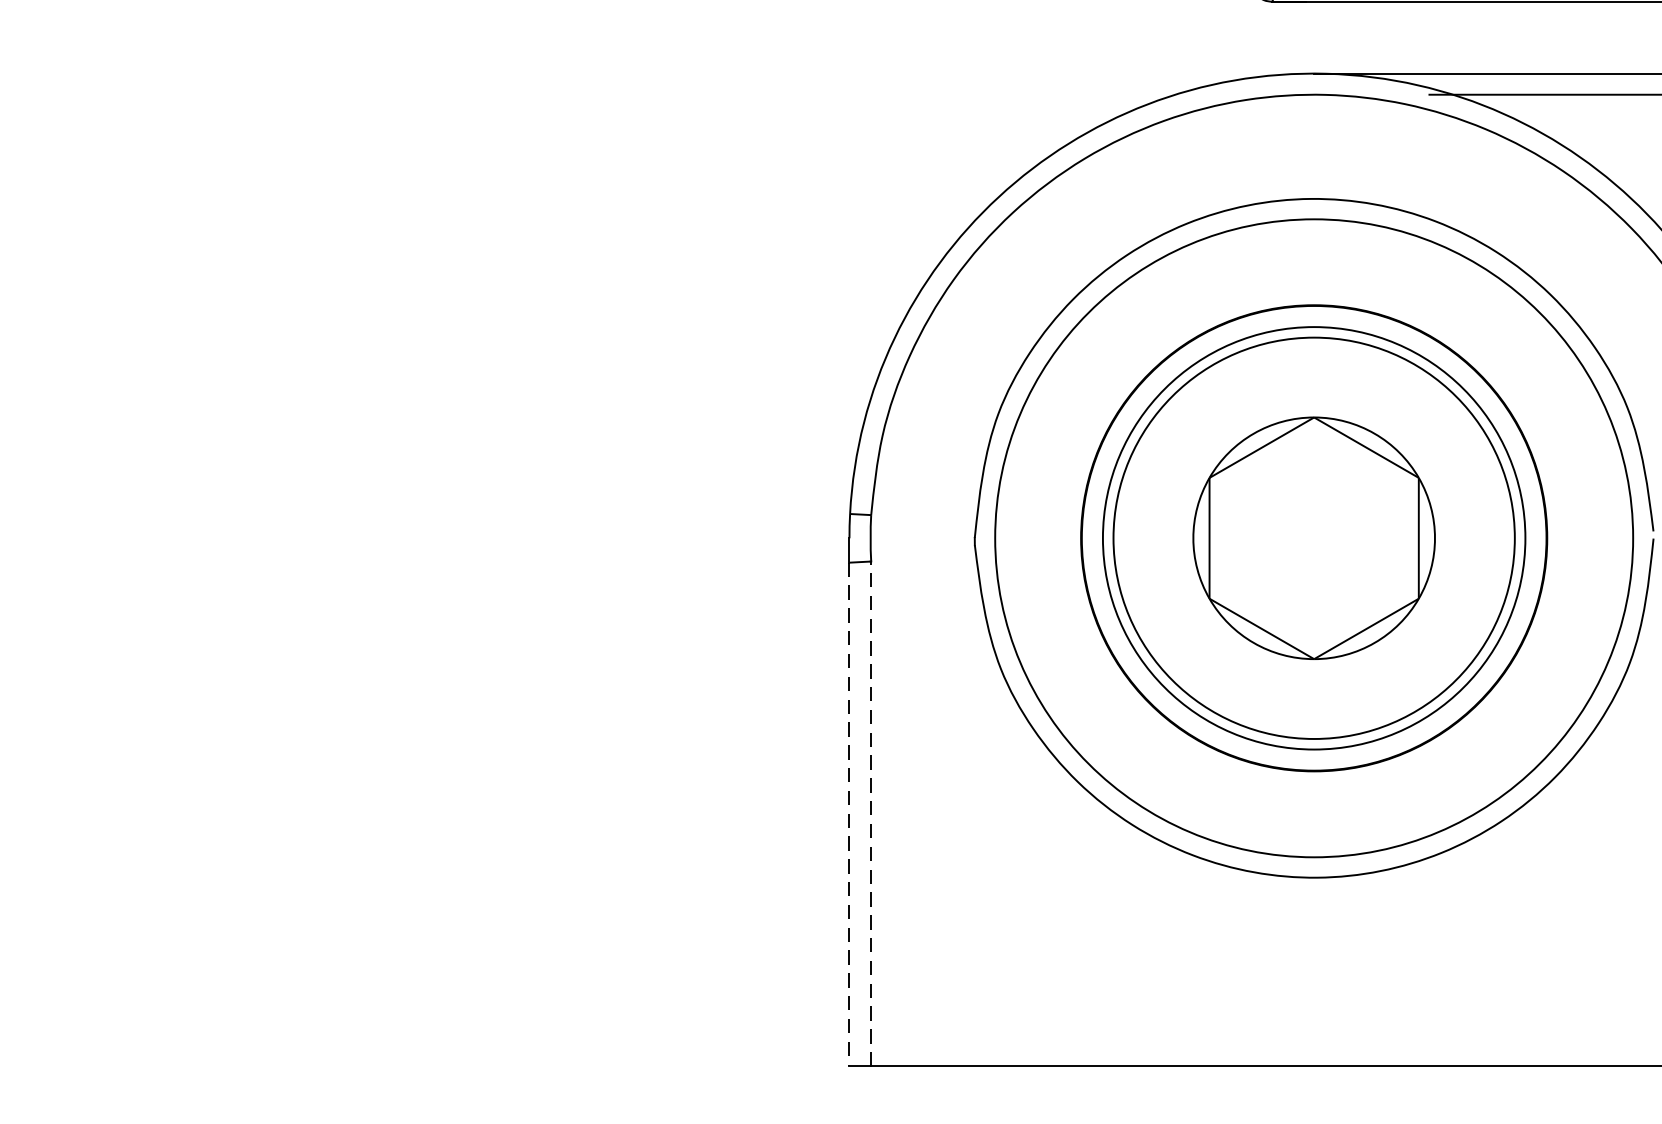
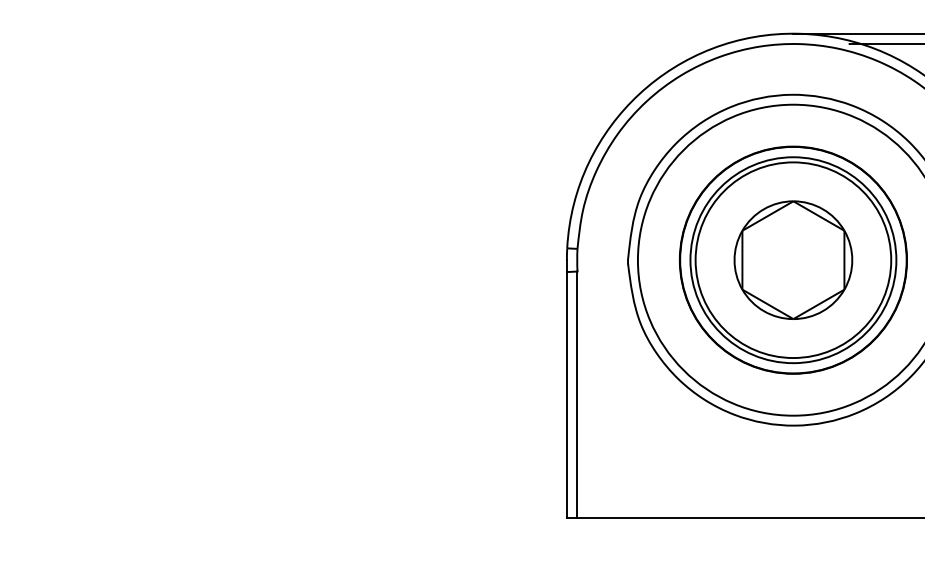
line: (848, 813) -> (566, 394), dashed -> solid
line: (871, 813) -> (577, 394), dashed -> solid

